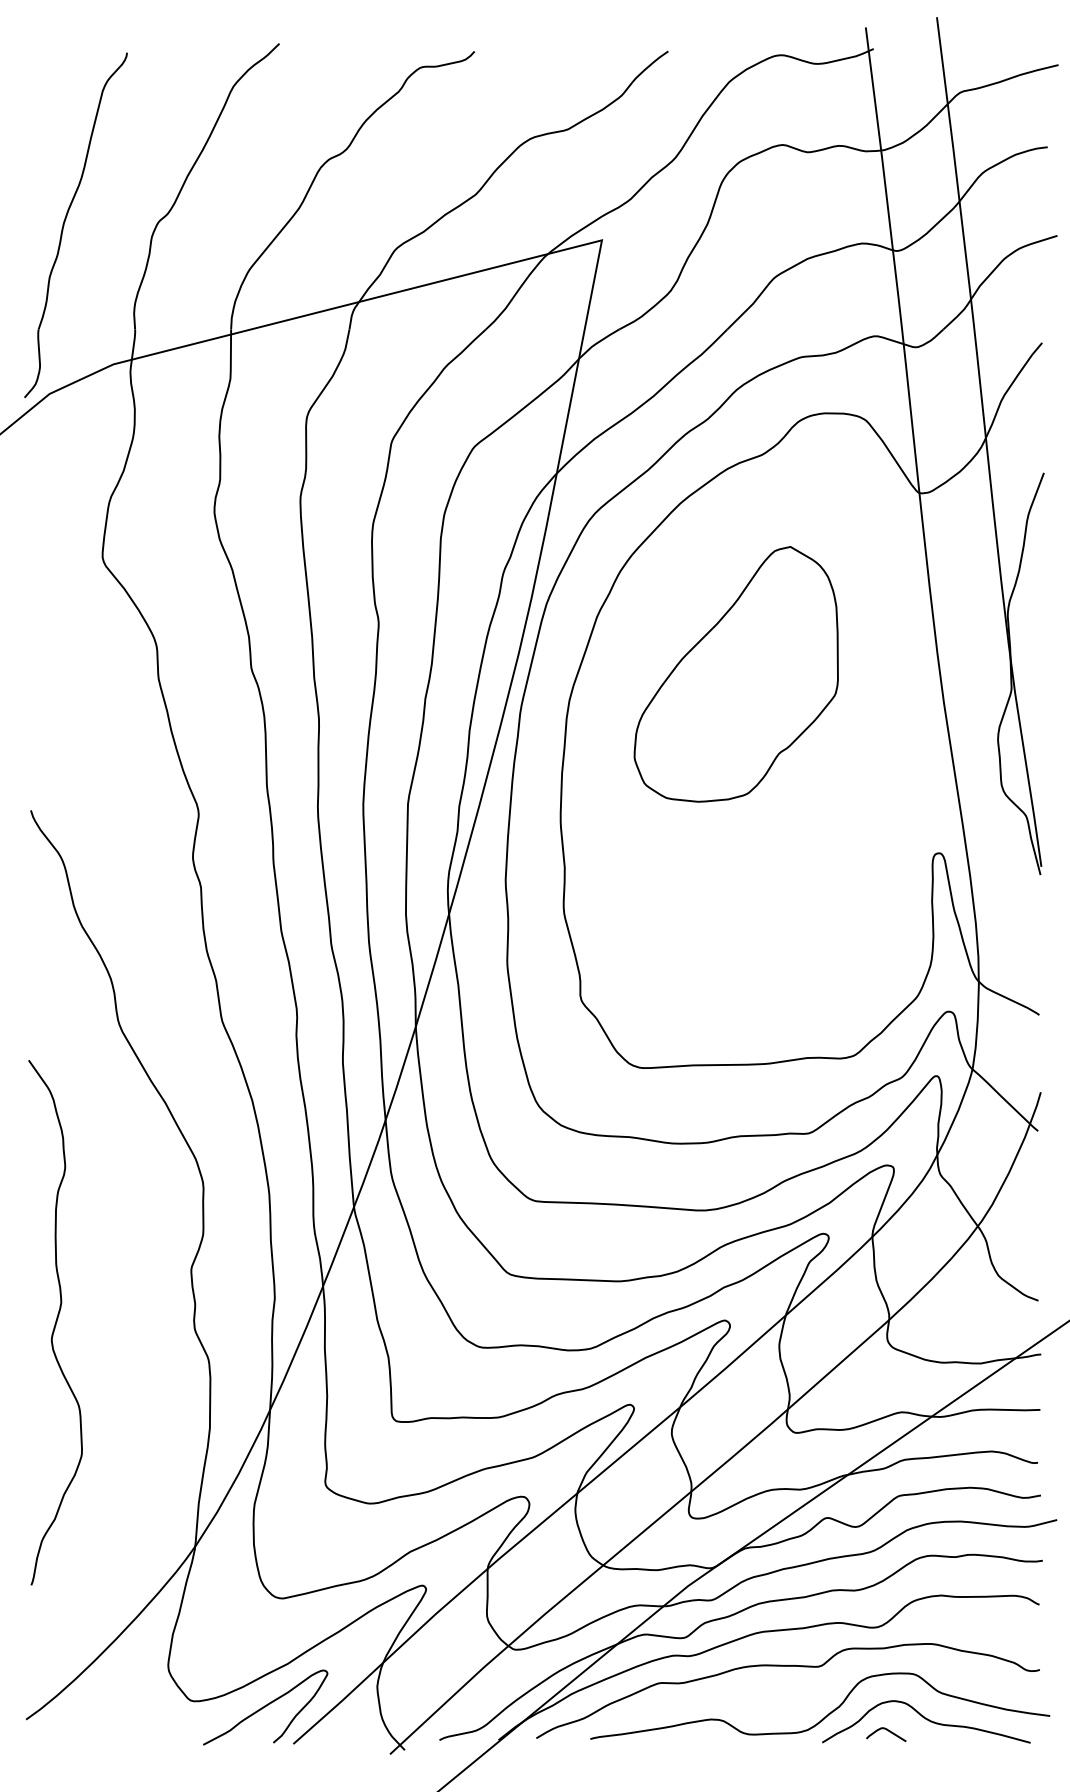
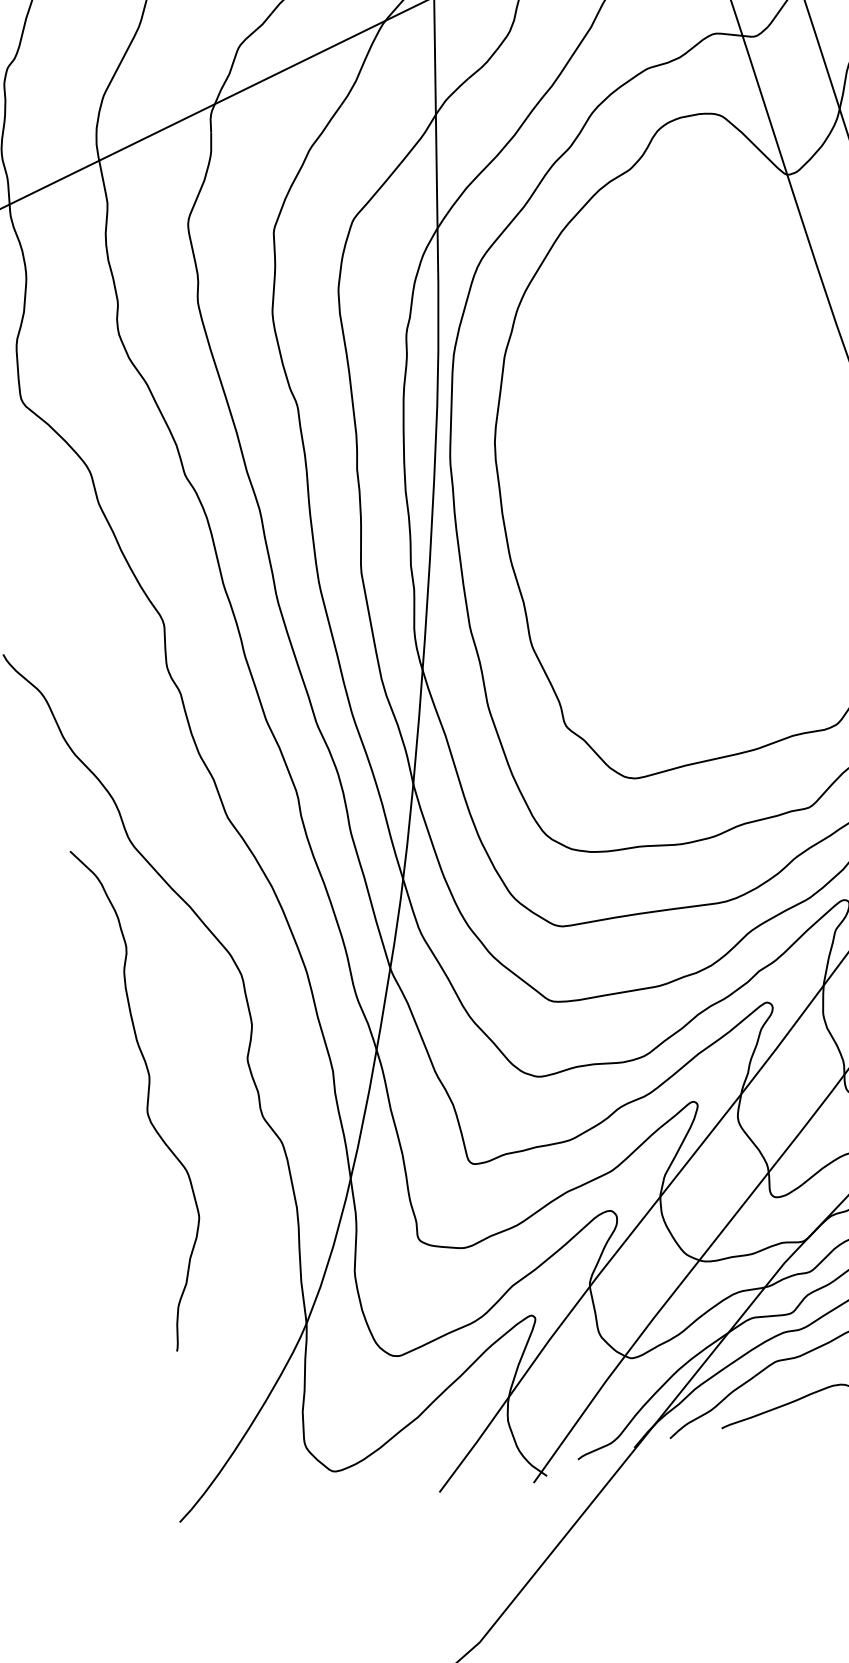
part: (735, 674) -> (648, 384), removed
curve: (55, 1322) -> (147, 1096), moved
curve: (265, 1707) -> (405, 1463), removed

